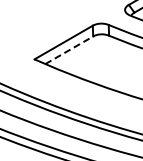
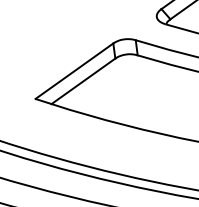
line: (69, 50) -> (83, 81), dashed -> solid

